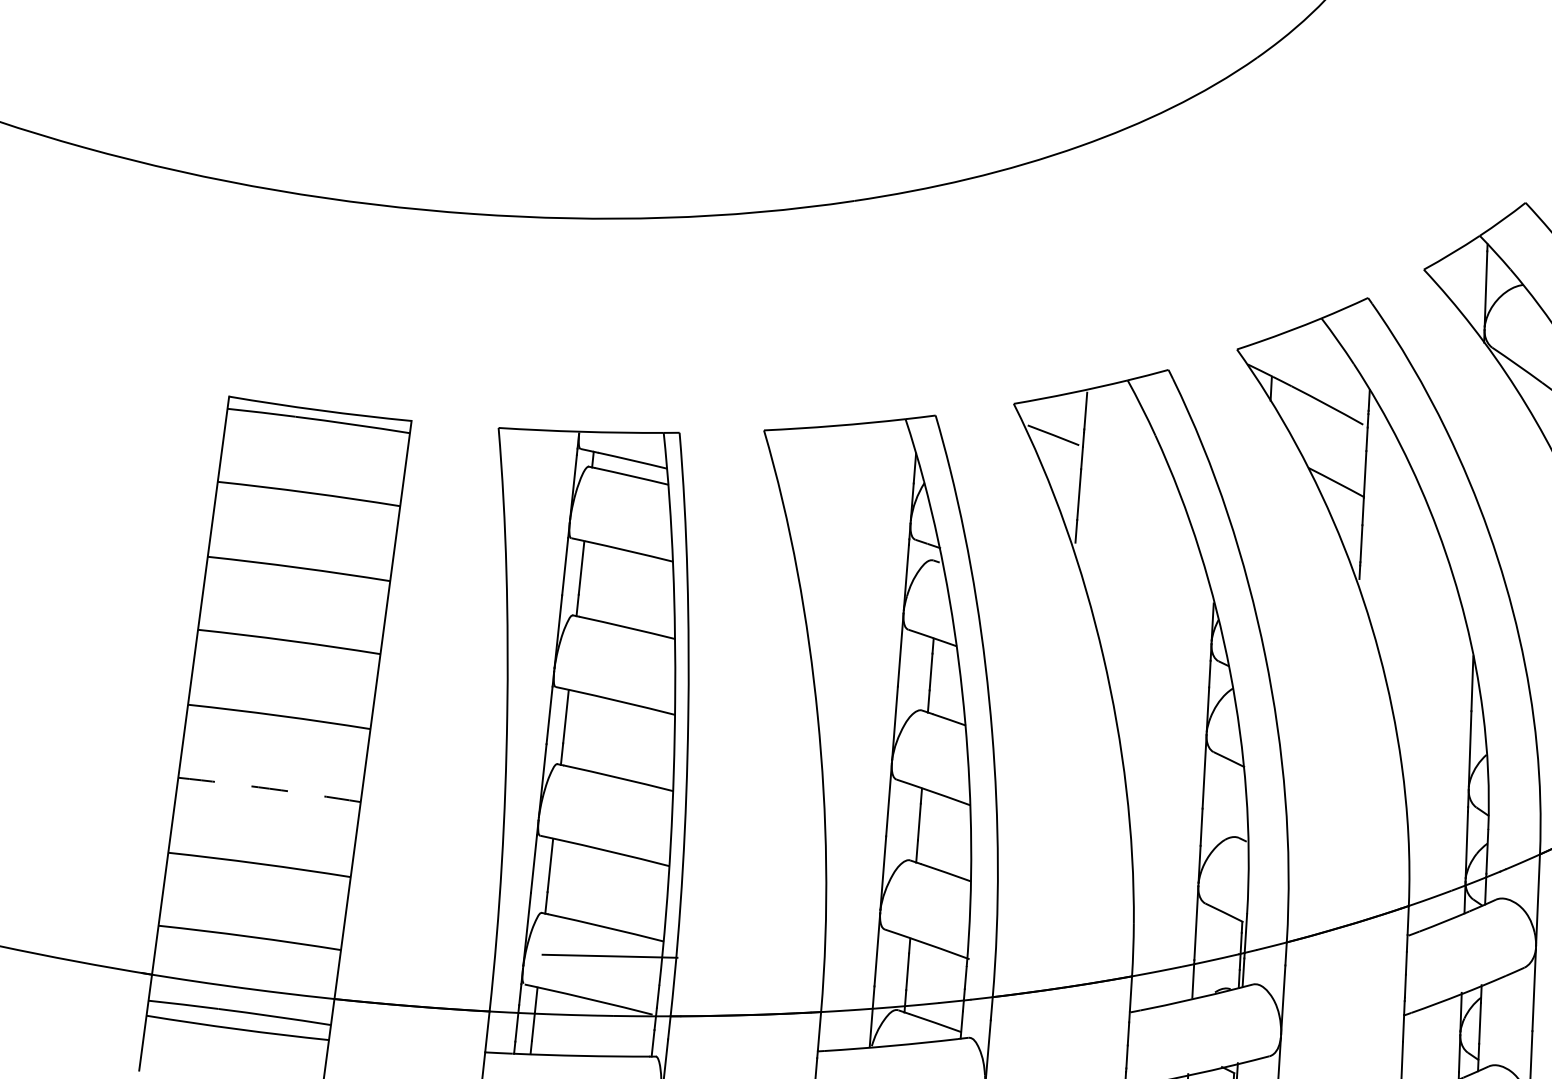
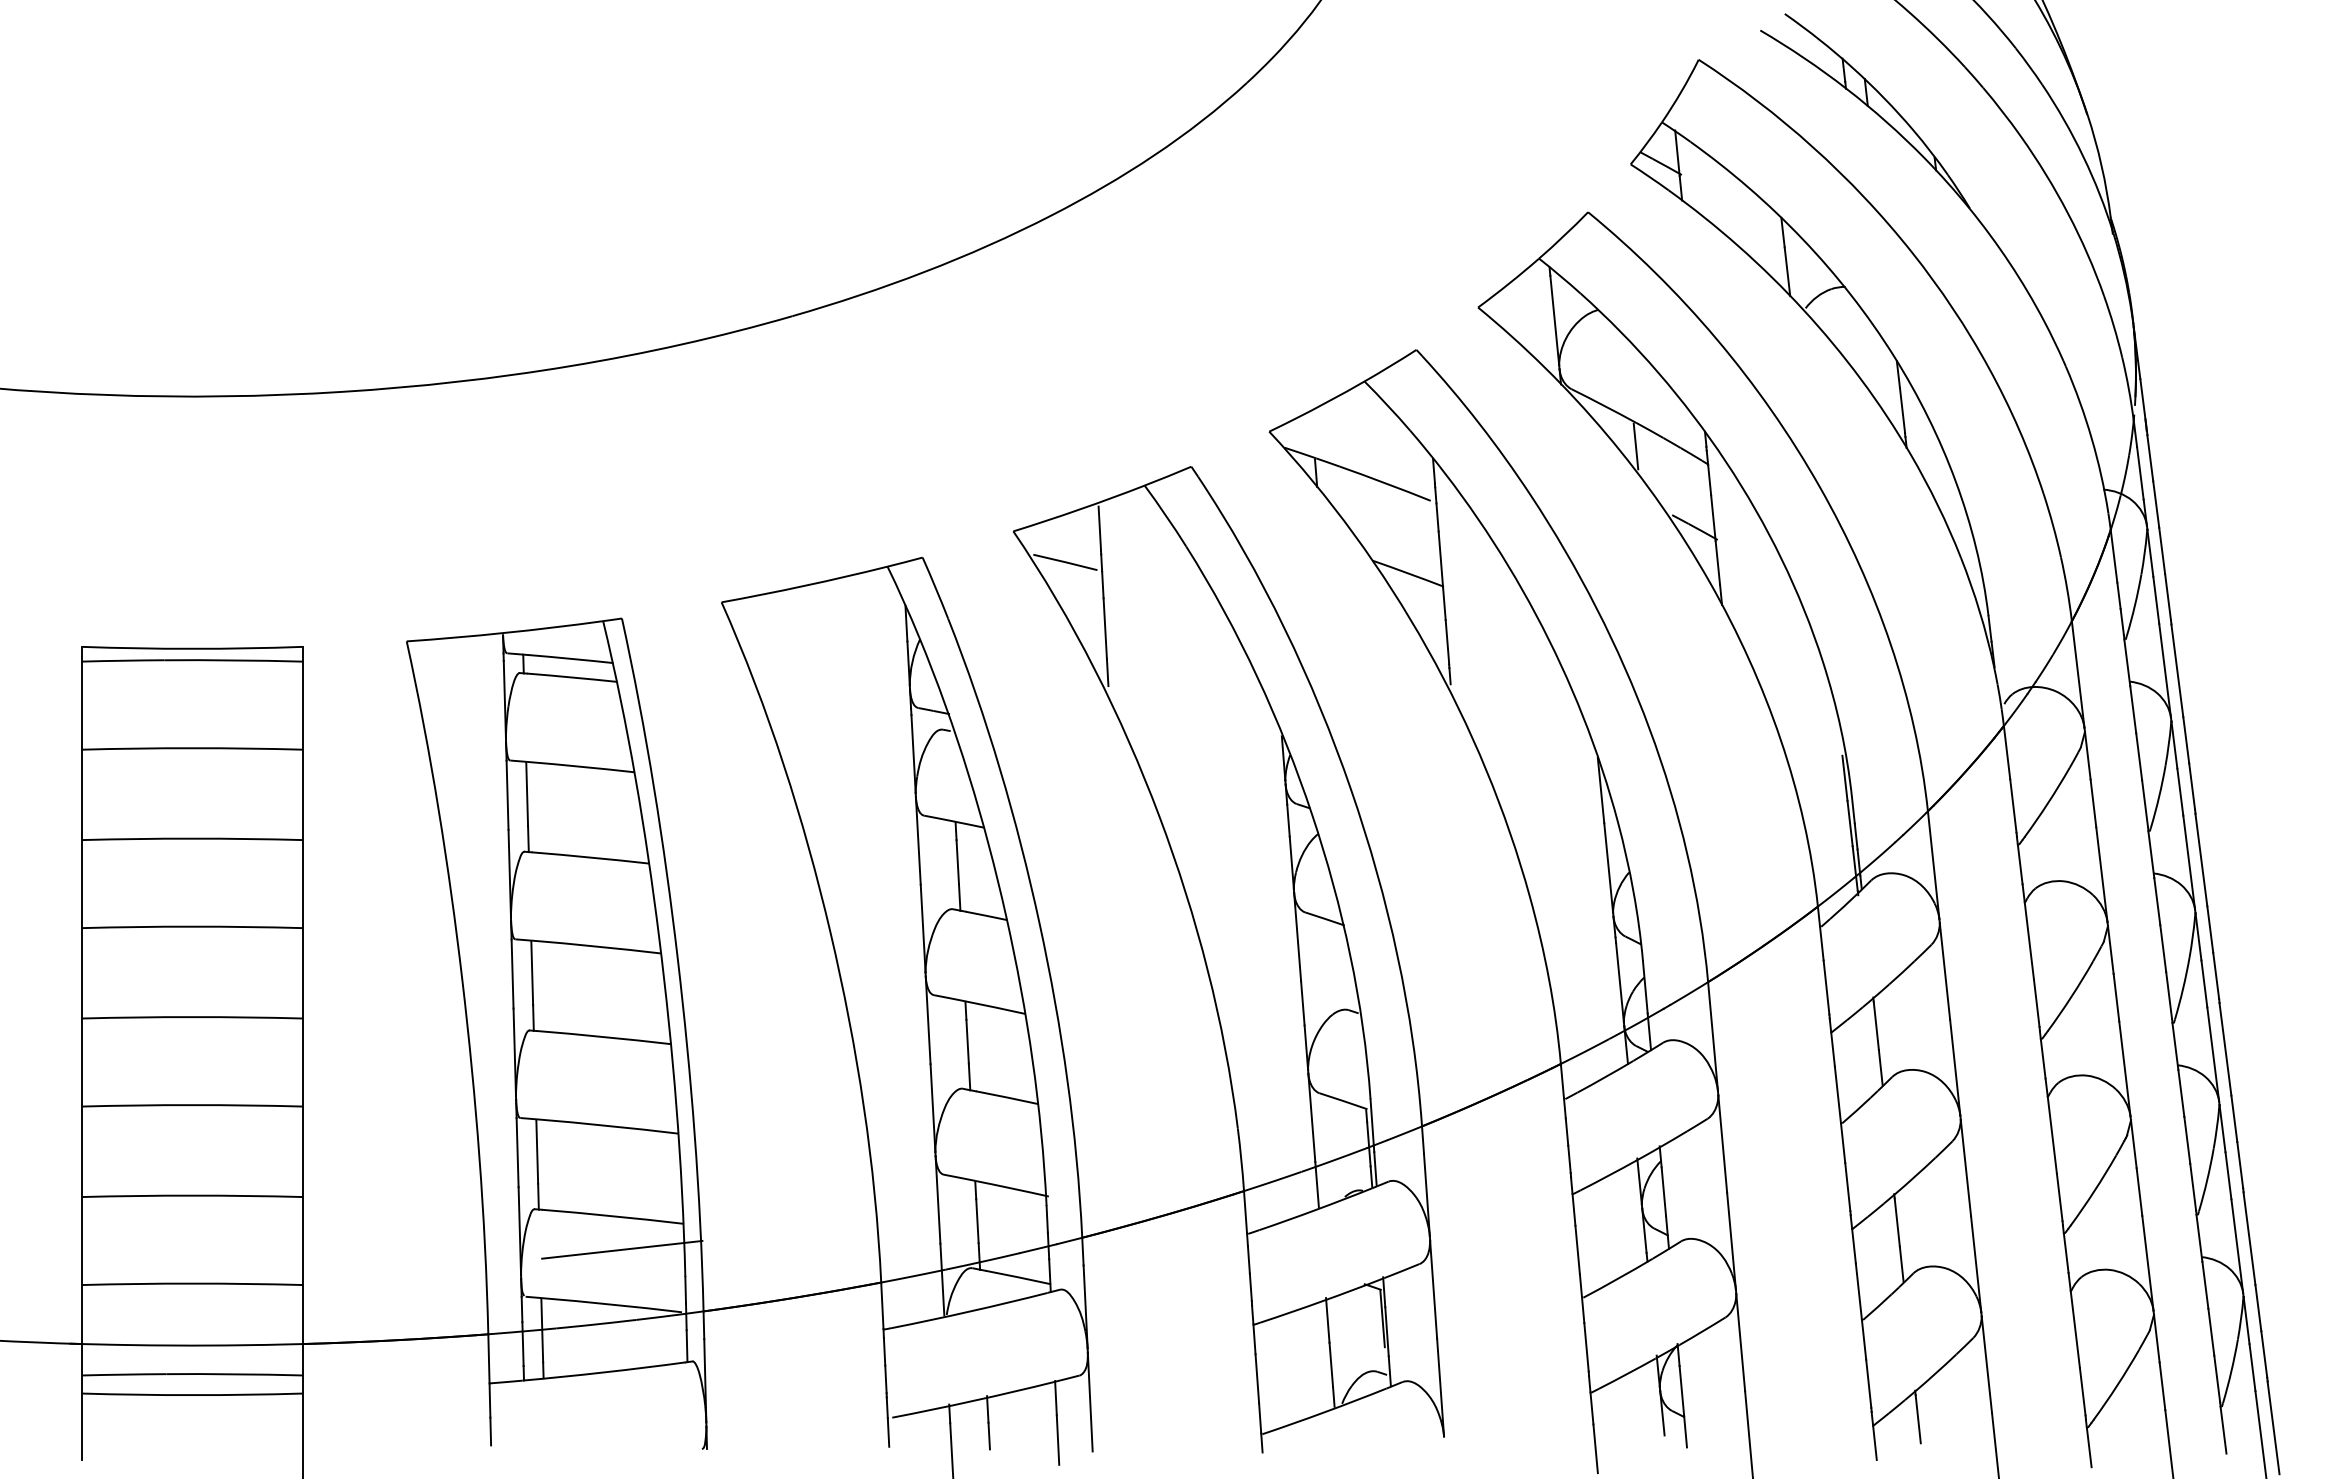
line: (1539, 402) -> (1635, 446), added
arc: (269, 789) -> (192, 1105), dashed -> solid

